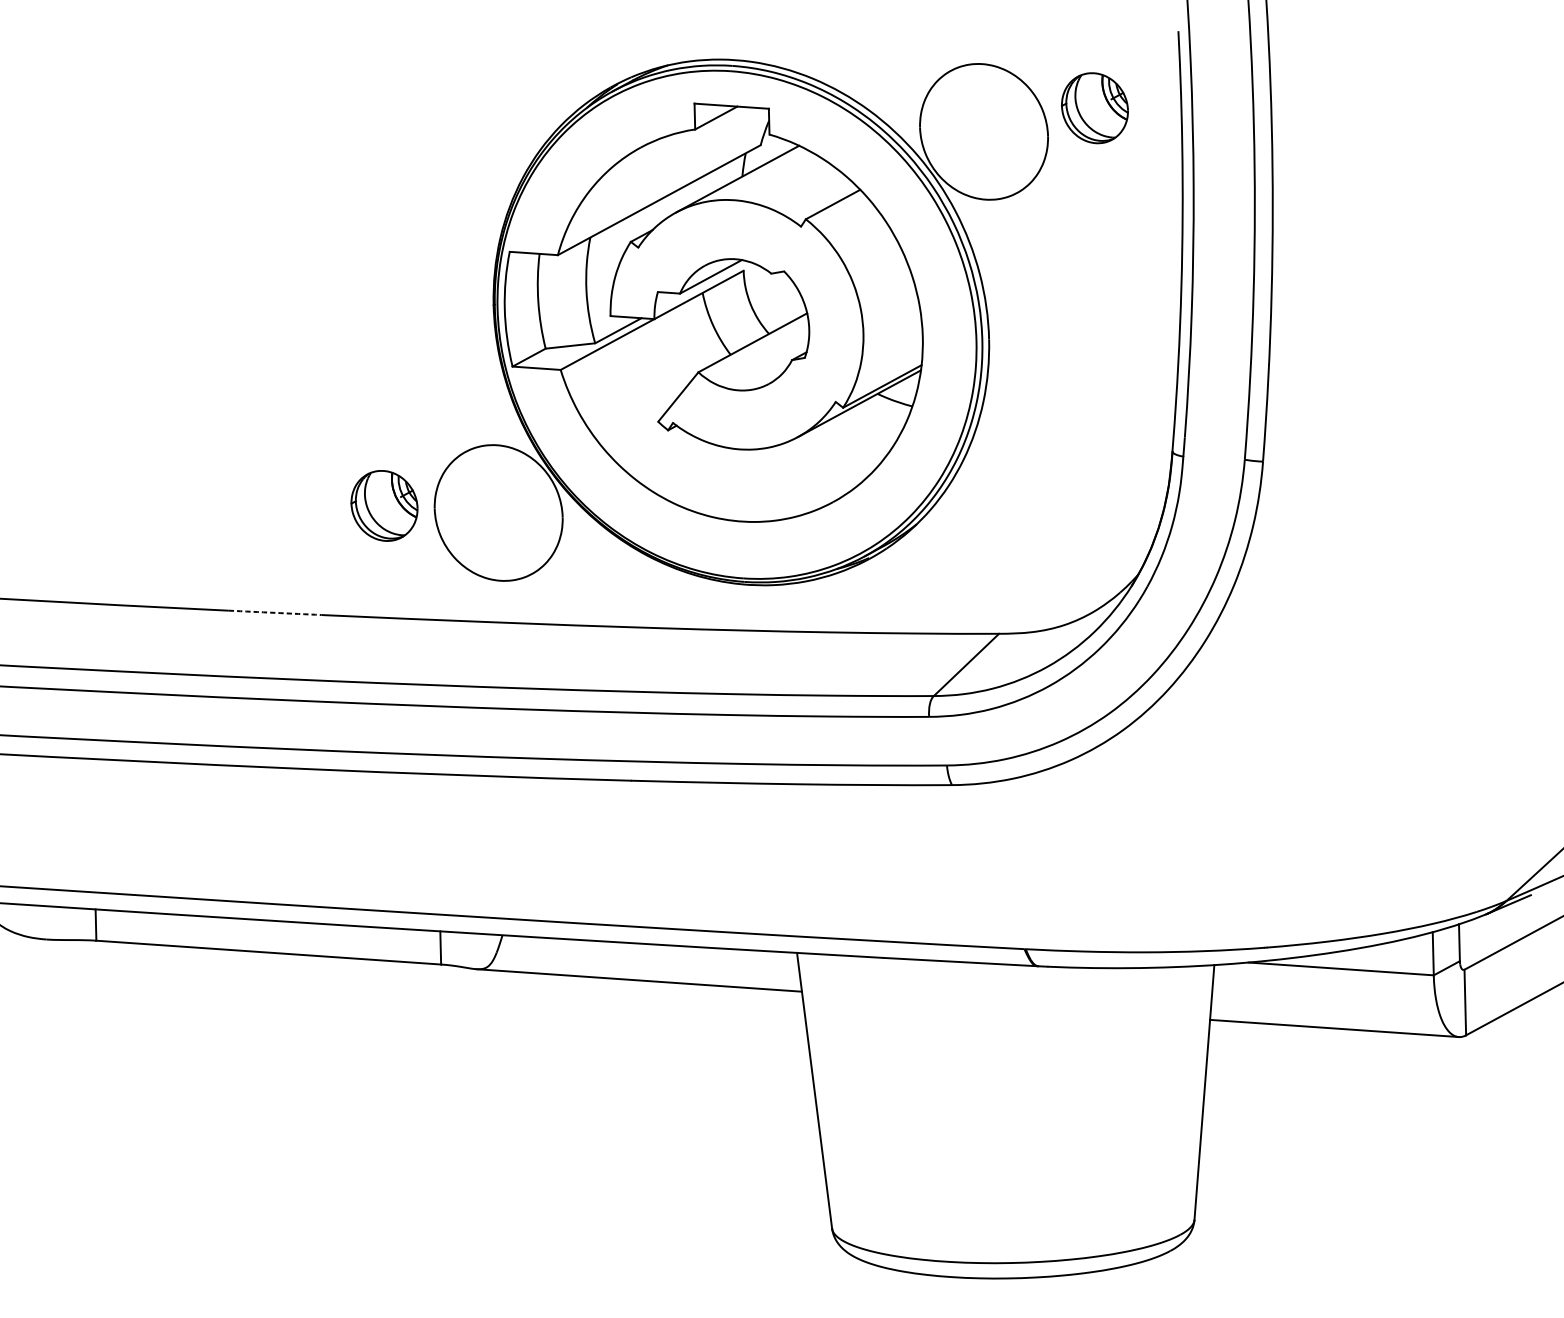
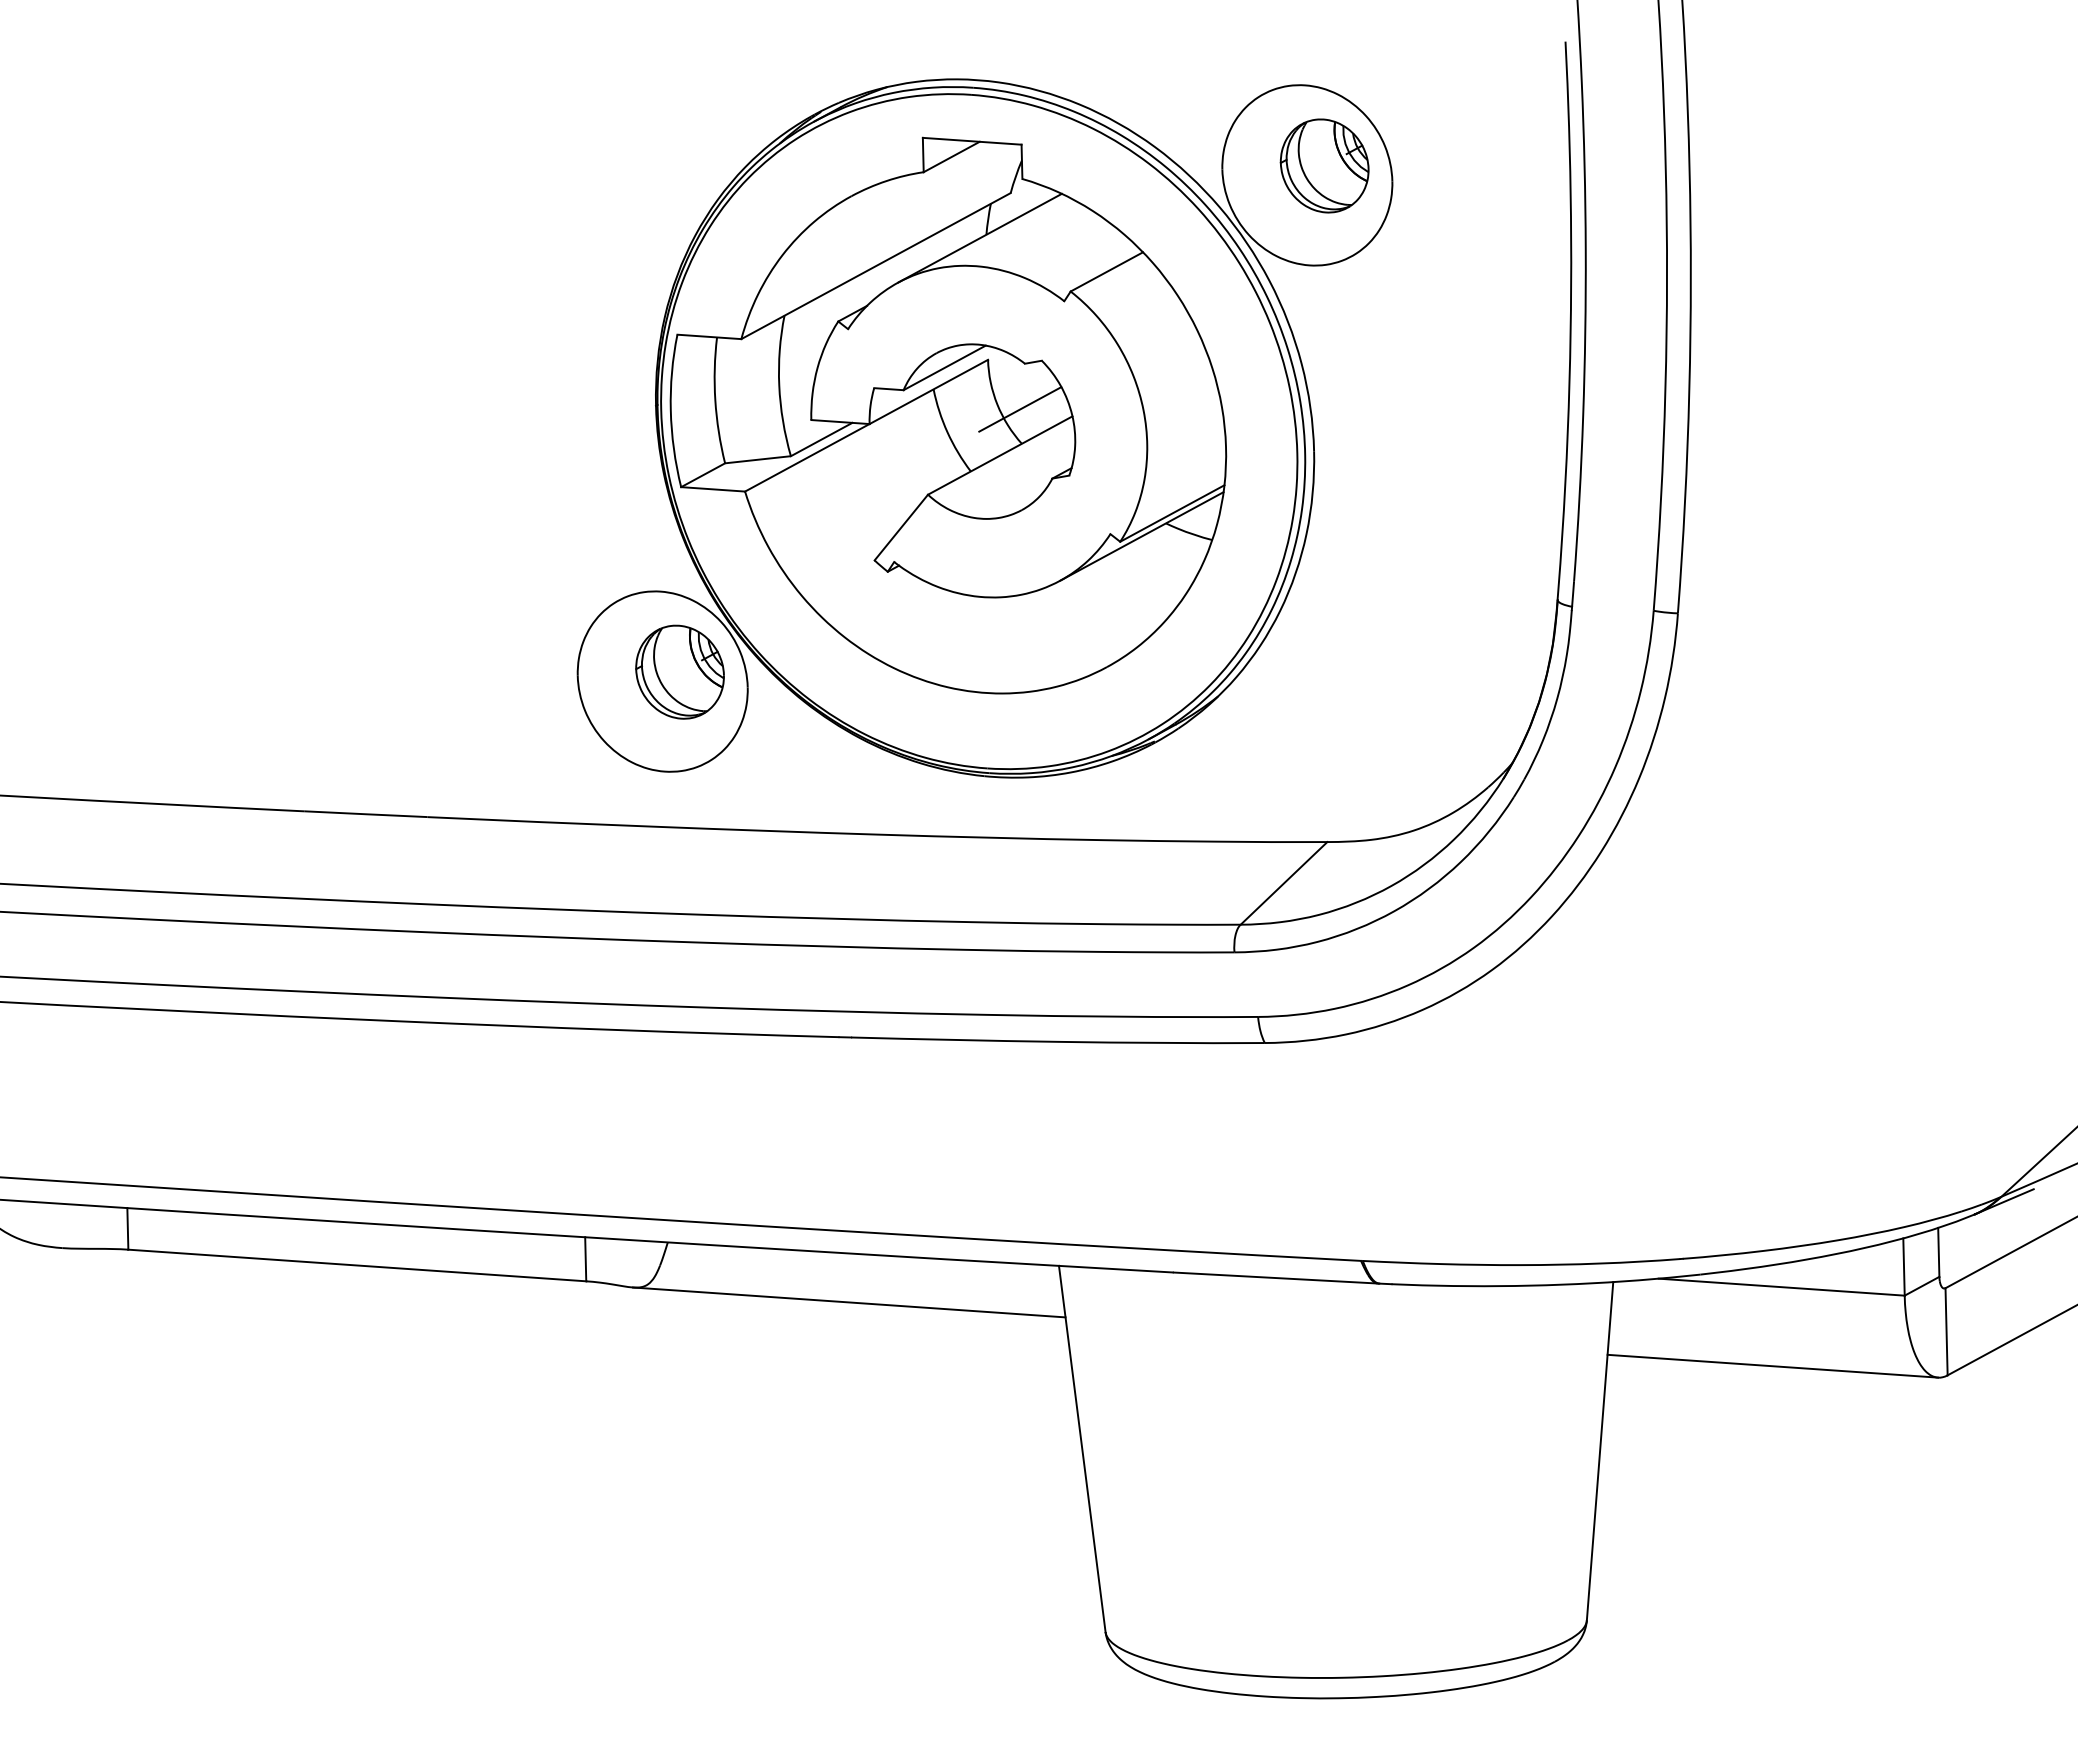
part: (1094, 107) -> (1324, 165), moved
line: (768, 308) -> (1020, 409), added
part: (384, 505) -> (679, 671), moved
arc: (274, 613) -> (365, 814), dashed -> solid

